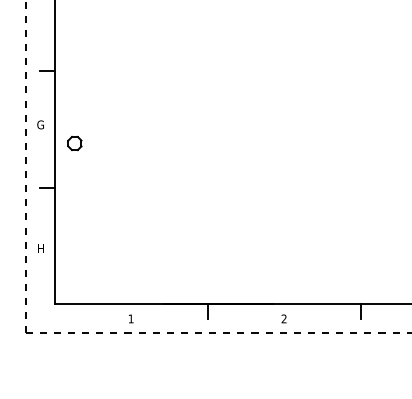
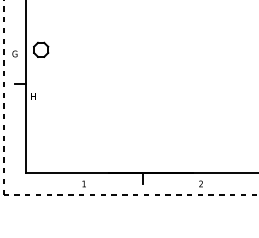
text: (40, 124) -> (14, 53), moved
part: (74, 143) -> (40, 49), size x1.4
text: (40, 248) -> (33, 96), moved

